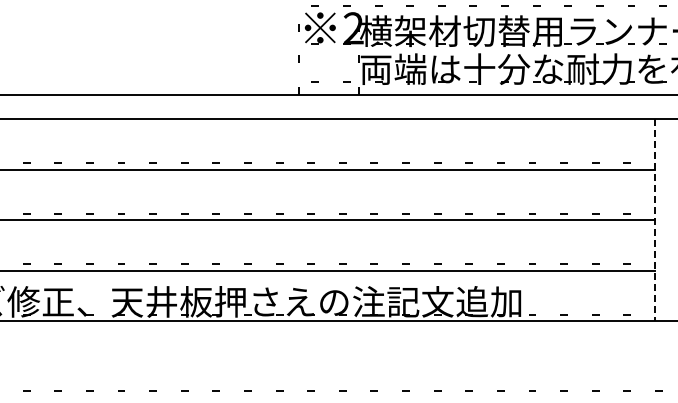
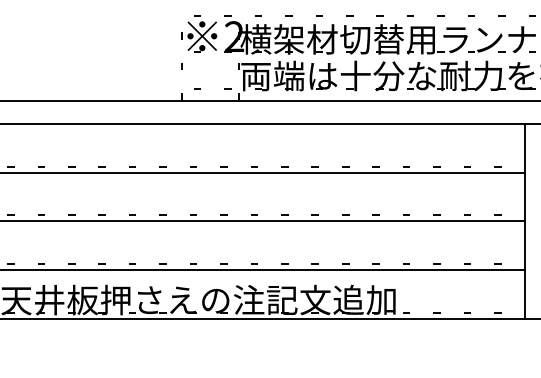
line: (655, 220) -> (525, 221), dashed -> solid

